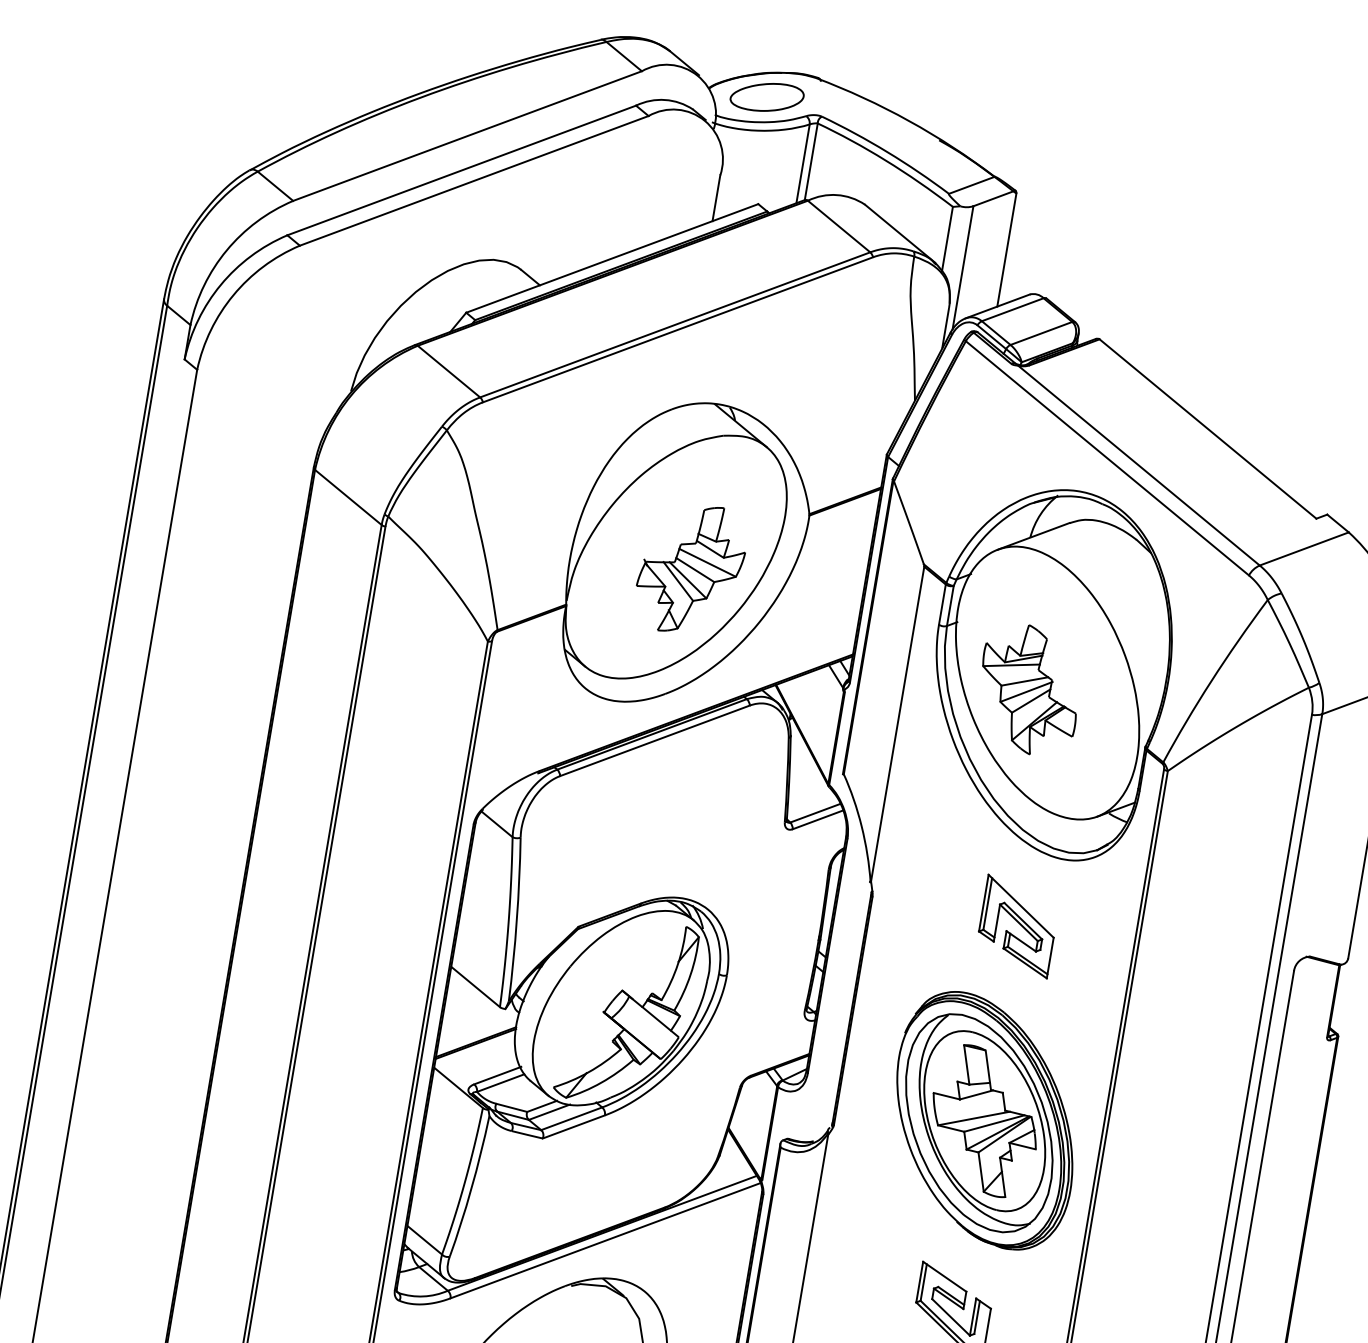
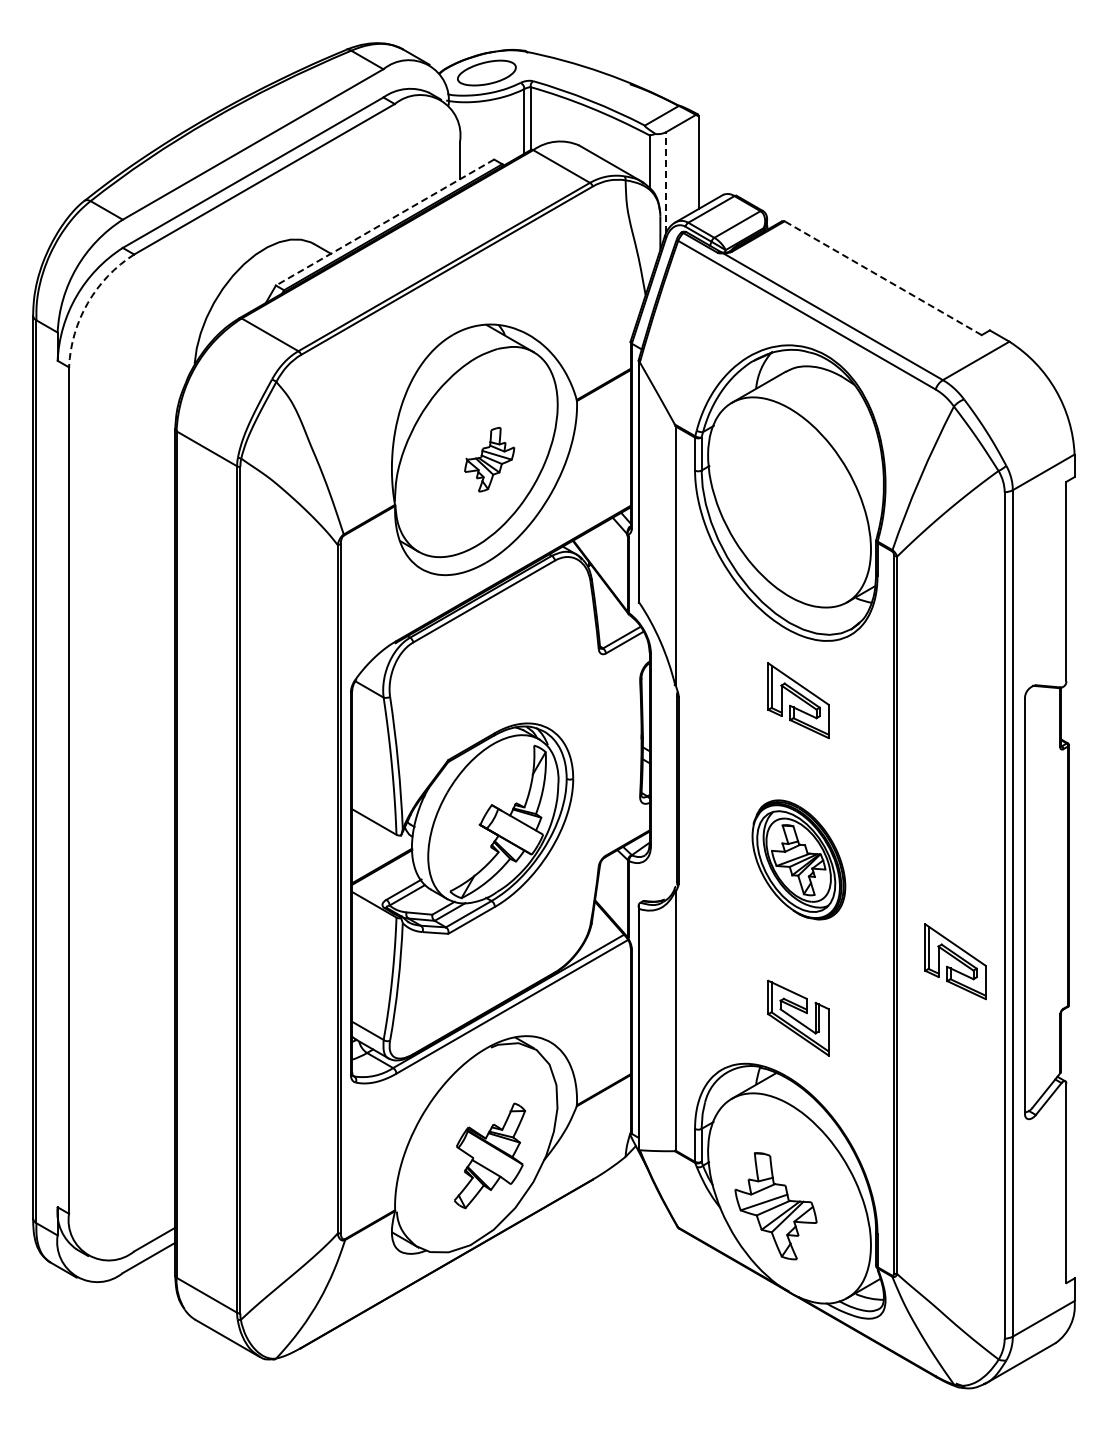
line: (611, 258) -> (384, 222), solid -> dashed
line: (963, 267) -> (666, 182), solid -> dashed
arc: (232, 295) -> (87, 303), solid -> dashed
line: (1208, 429) -> (883, 278), solid -> dashed
part: (690, 568) -> (489, 459), size x0.6
part: (1028, 689) -> (775, 510), removed
part: (984, 1120) -> (798, 859), size x0.6
part: (1155, 1276) -> (955, 961), added

